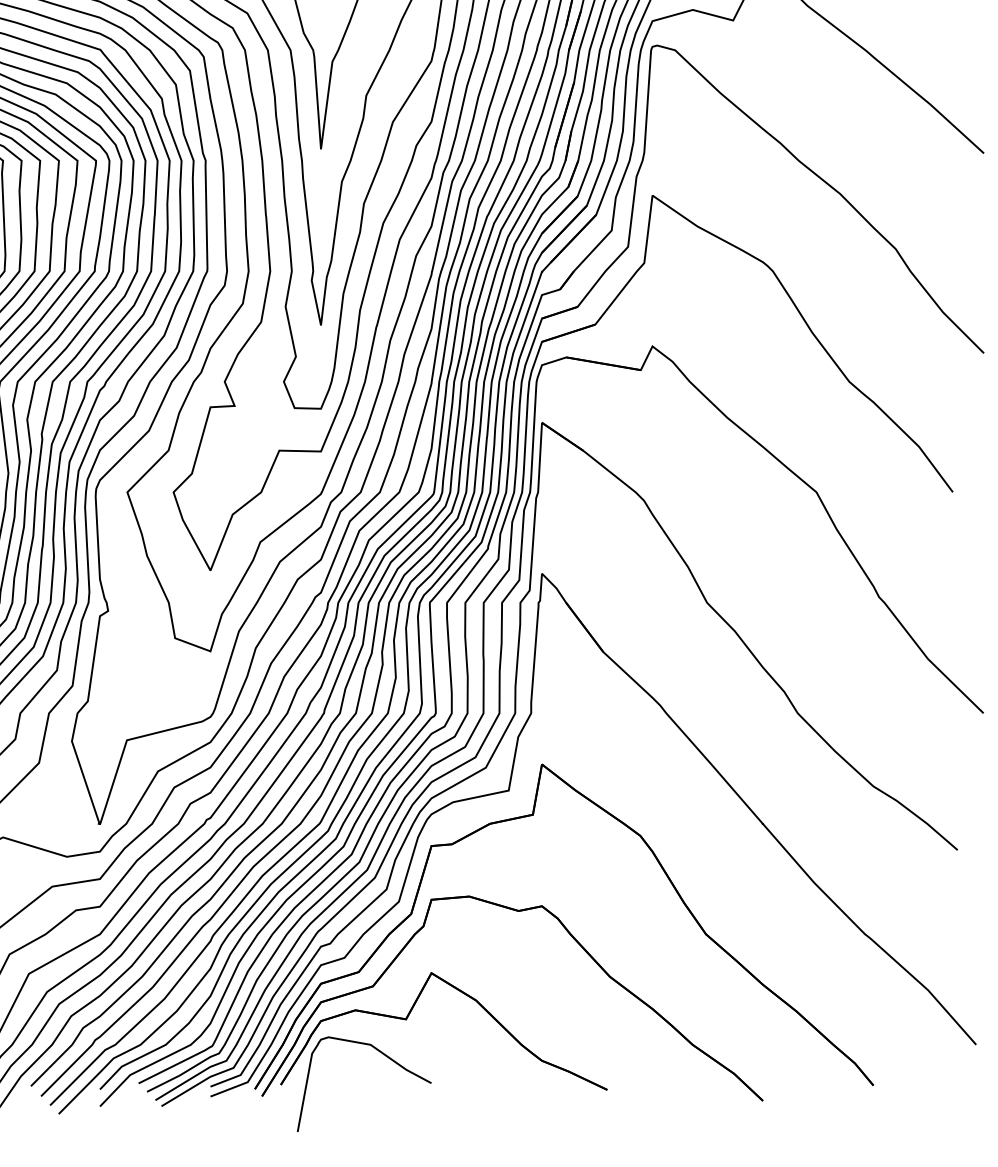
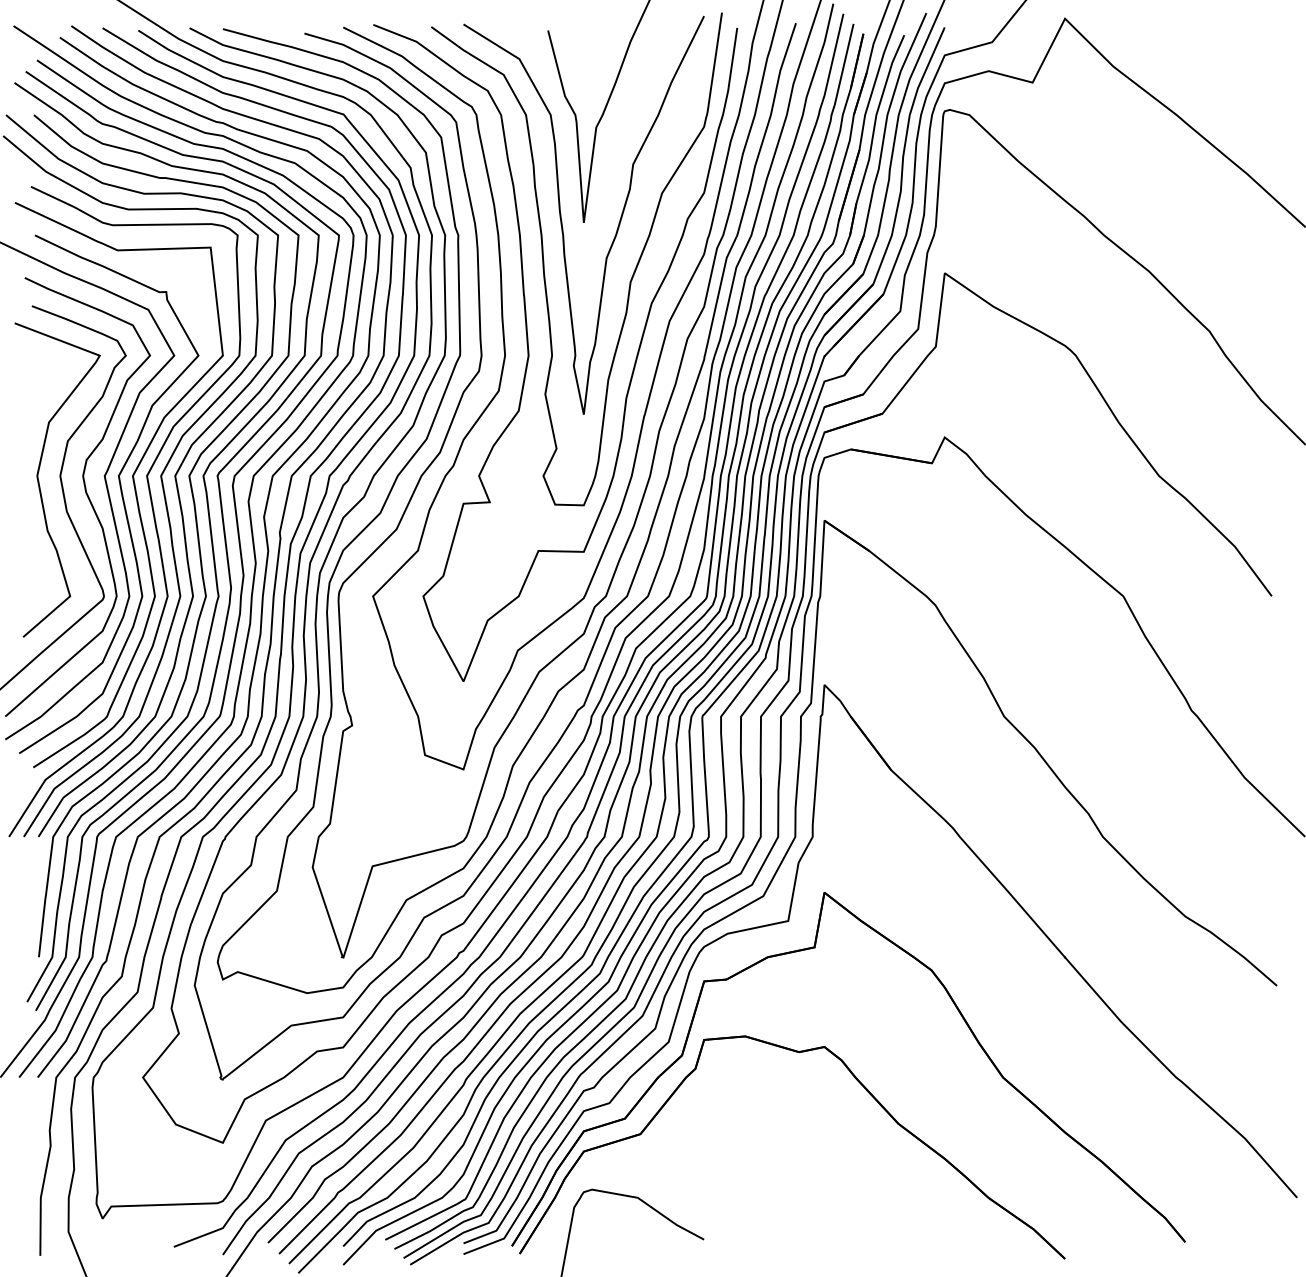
part: (410, 1013) -> (681, 1163), removed

